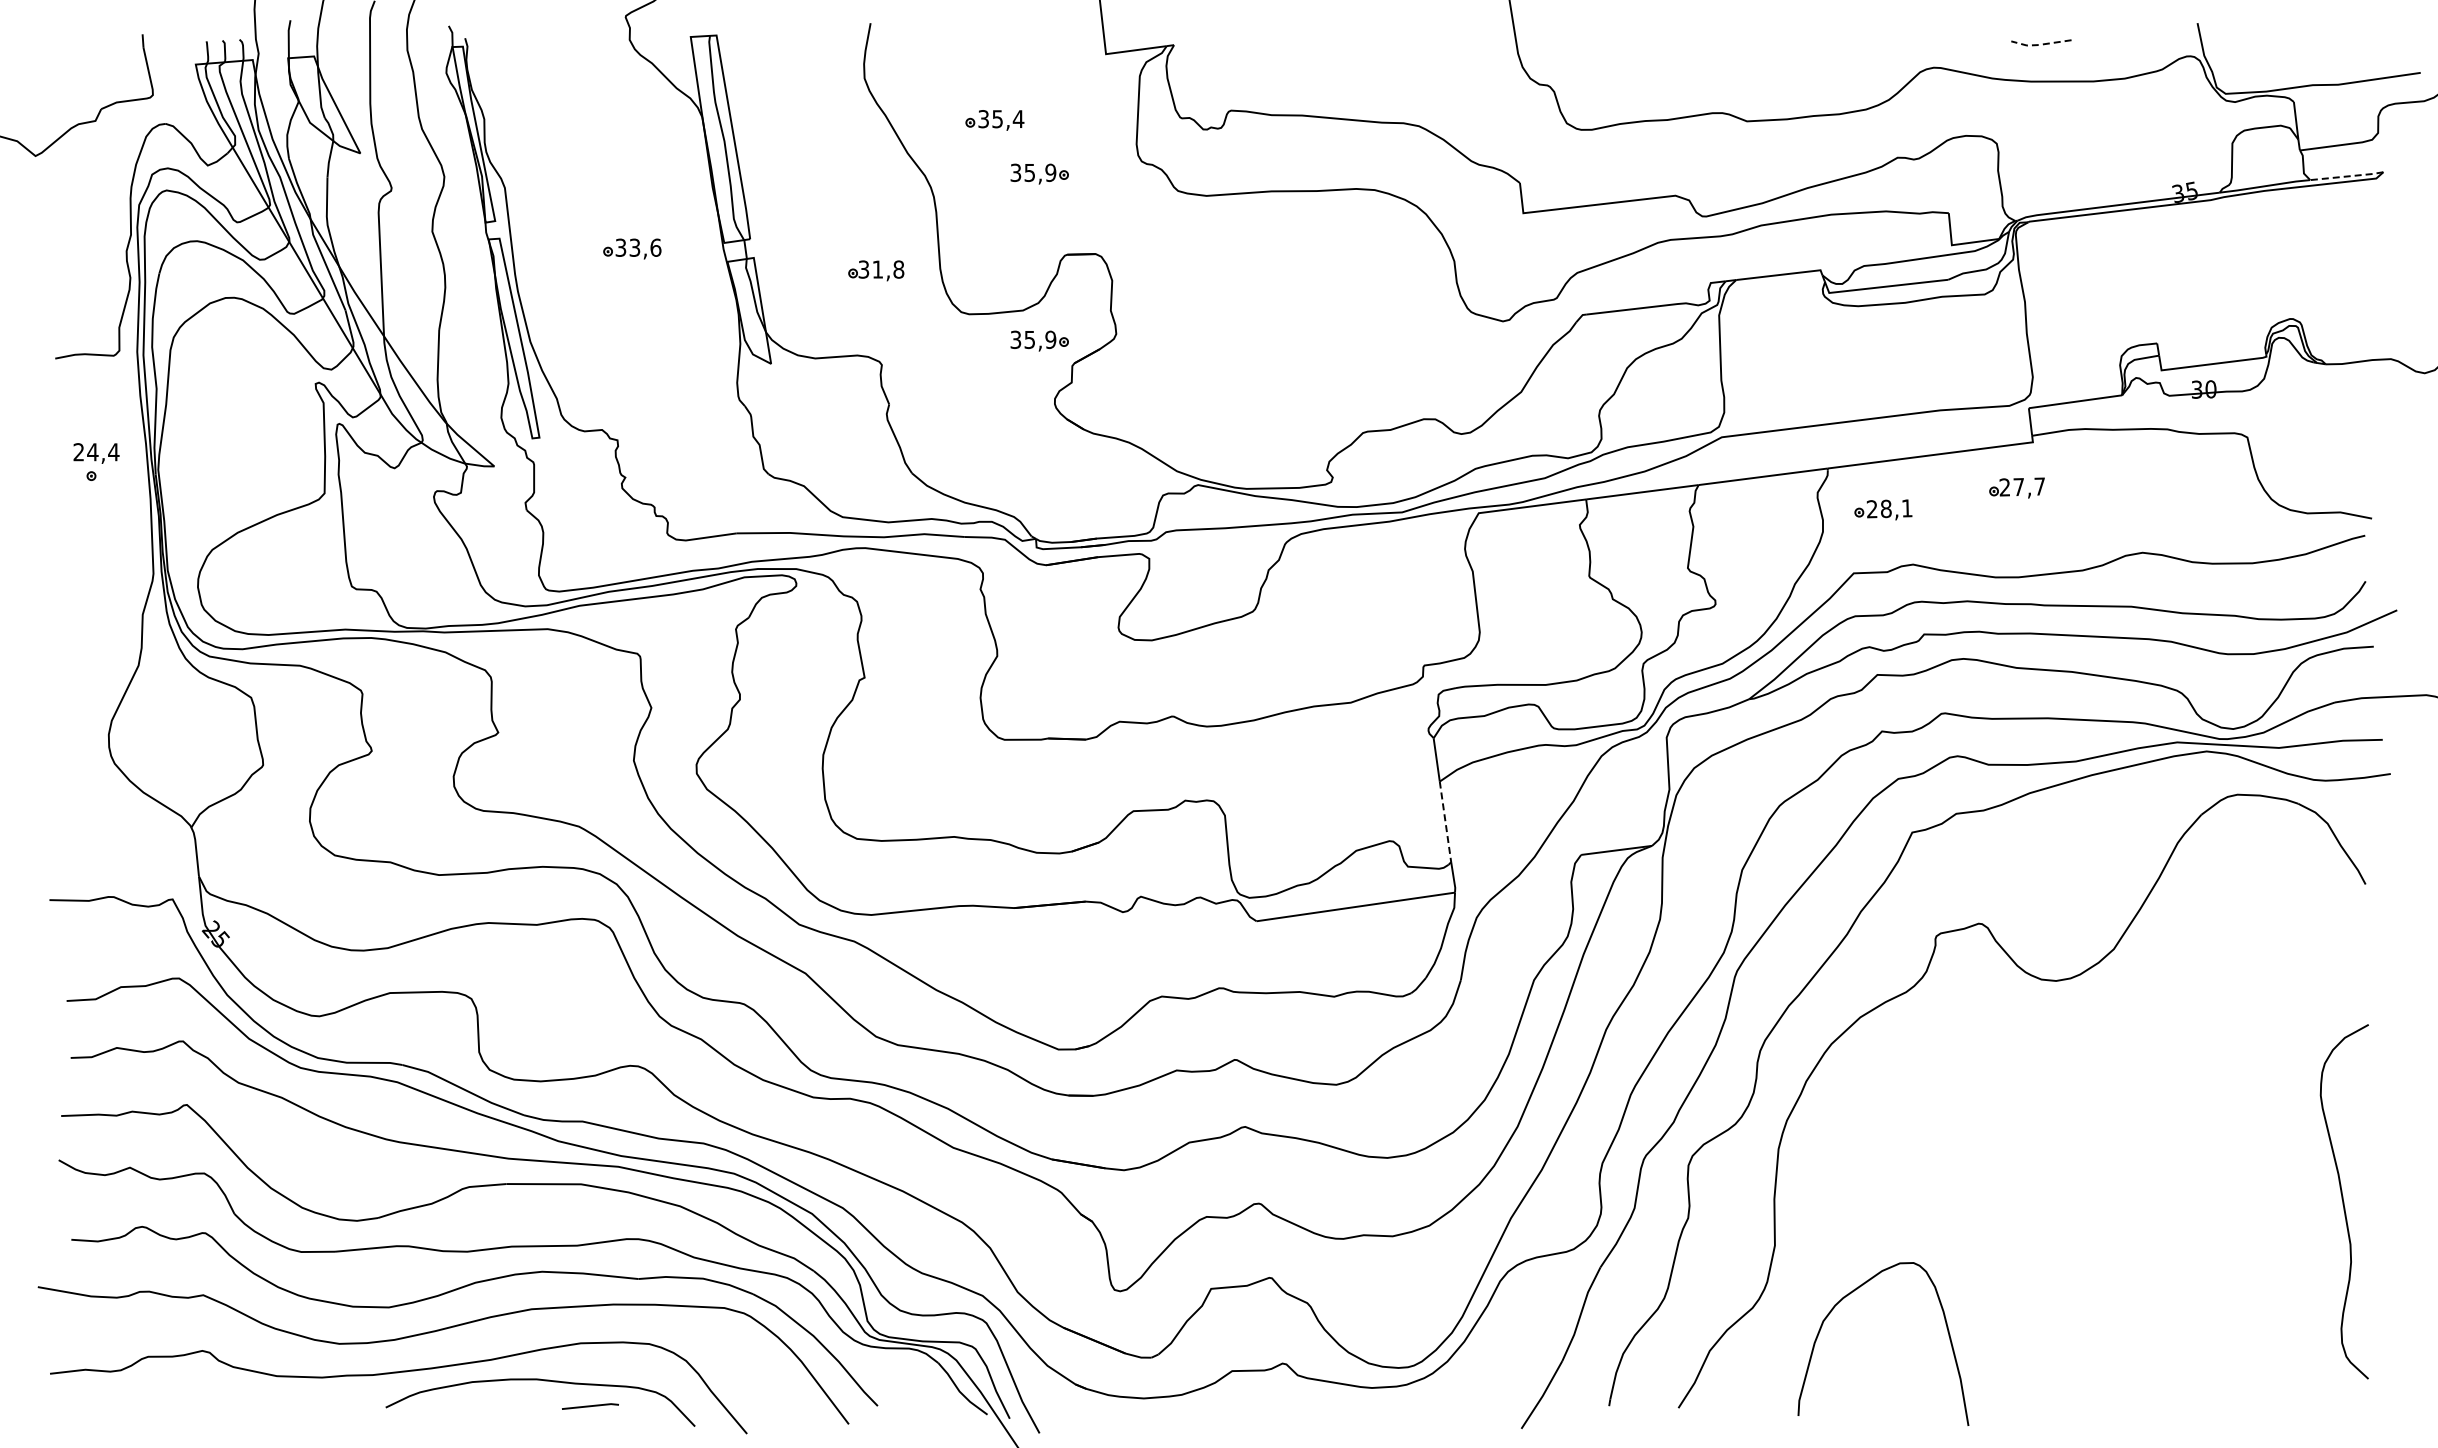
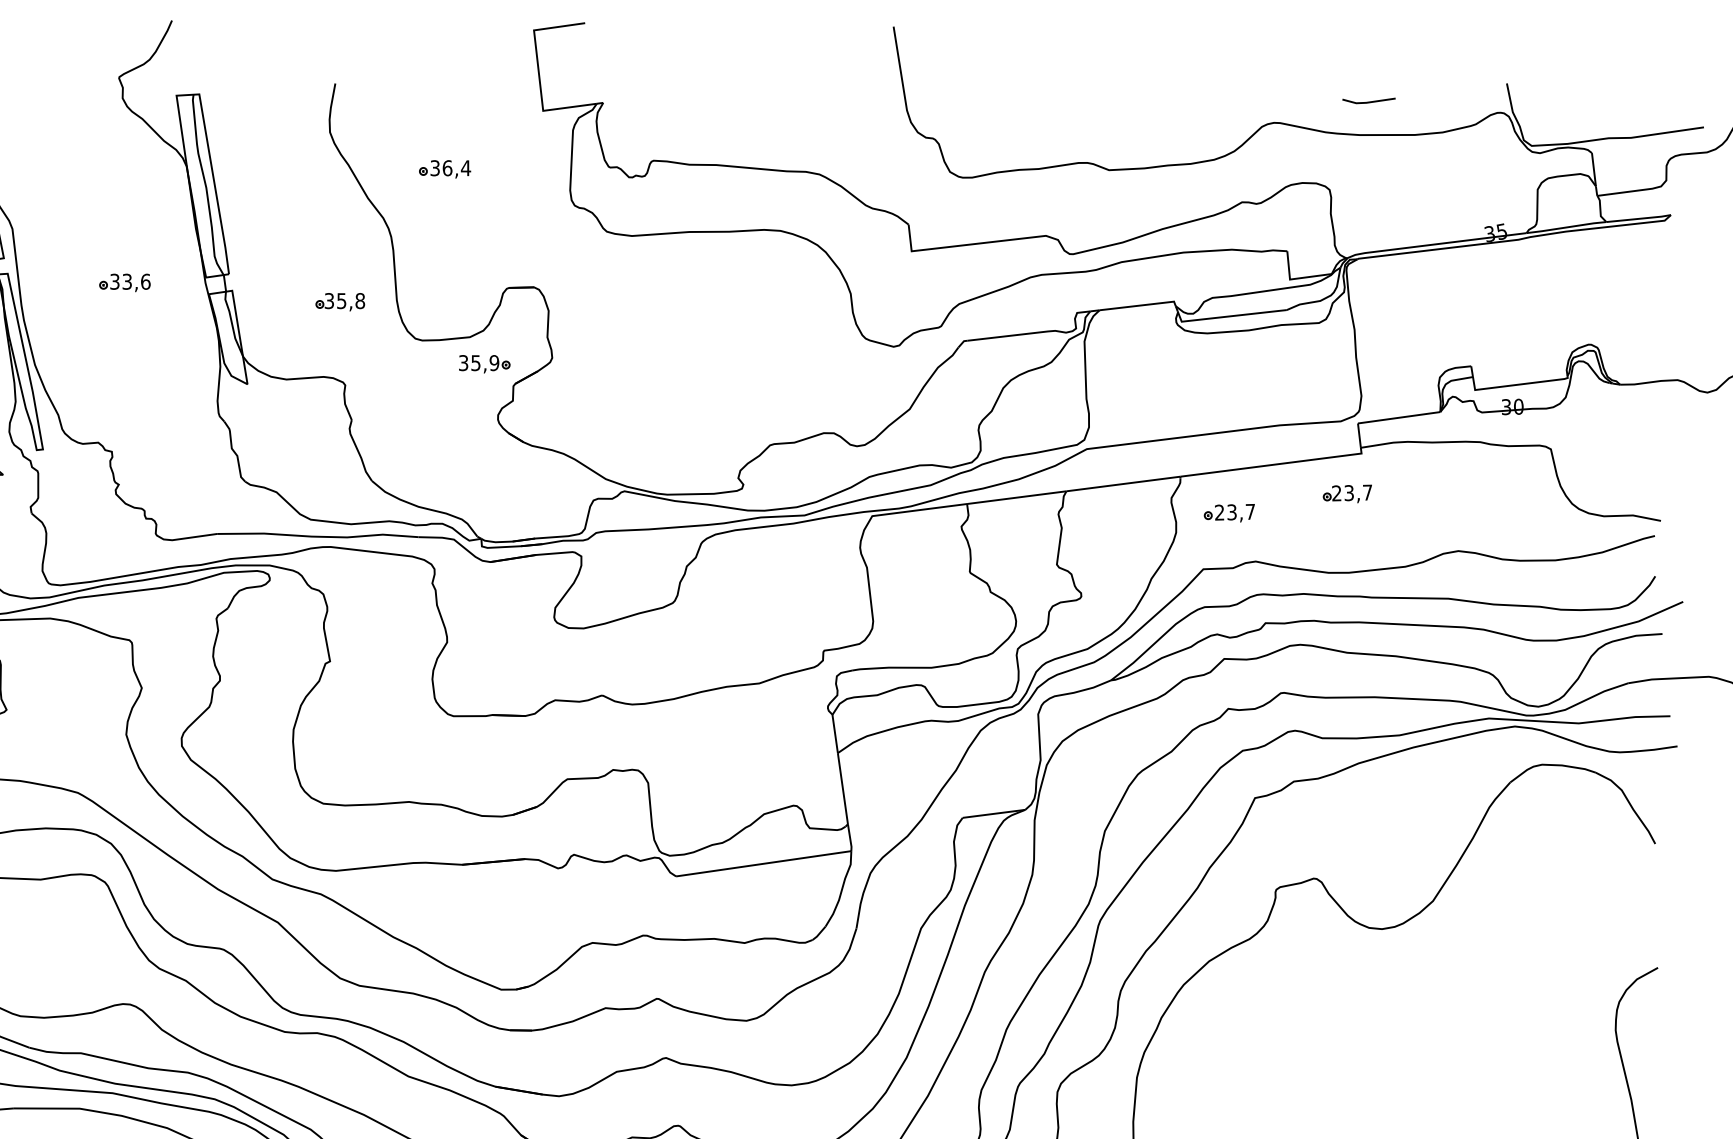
line: (2039, 44) -> (1367, 102), dashed -> solid
text: (997, 119) -> (447, 168), 35,4 -> 36,4
part: (1039, 173) -> (484, 216), removed
line: (2346, 176) -> (1638, 218), dashed -> solid
text: (877, 269) -> (341, 300), 31,8 -> 35,8
text: (2018, 487) -> (1348, 493), 27,7 -> 23,7
text: (1896, 508) -> (1241, 511), 28,1 -> 23,7
line: (1445, 821) -> (842, 788), dashed -> solid

